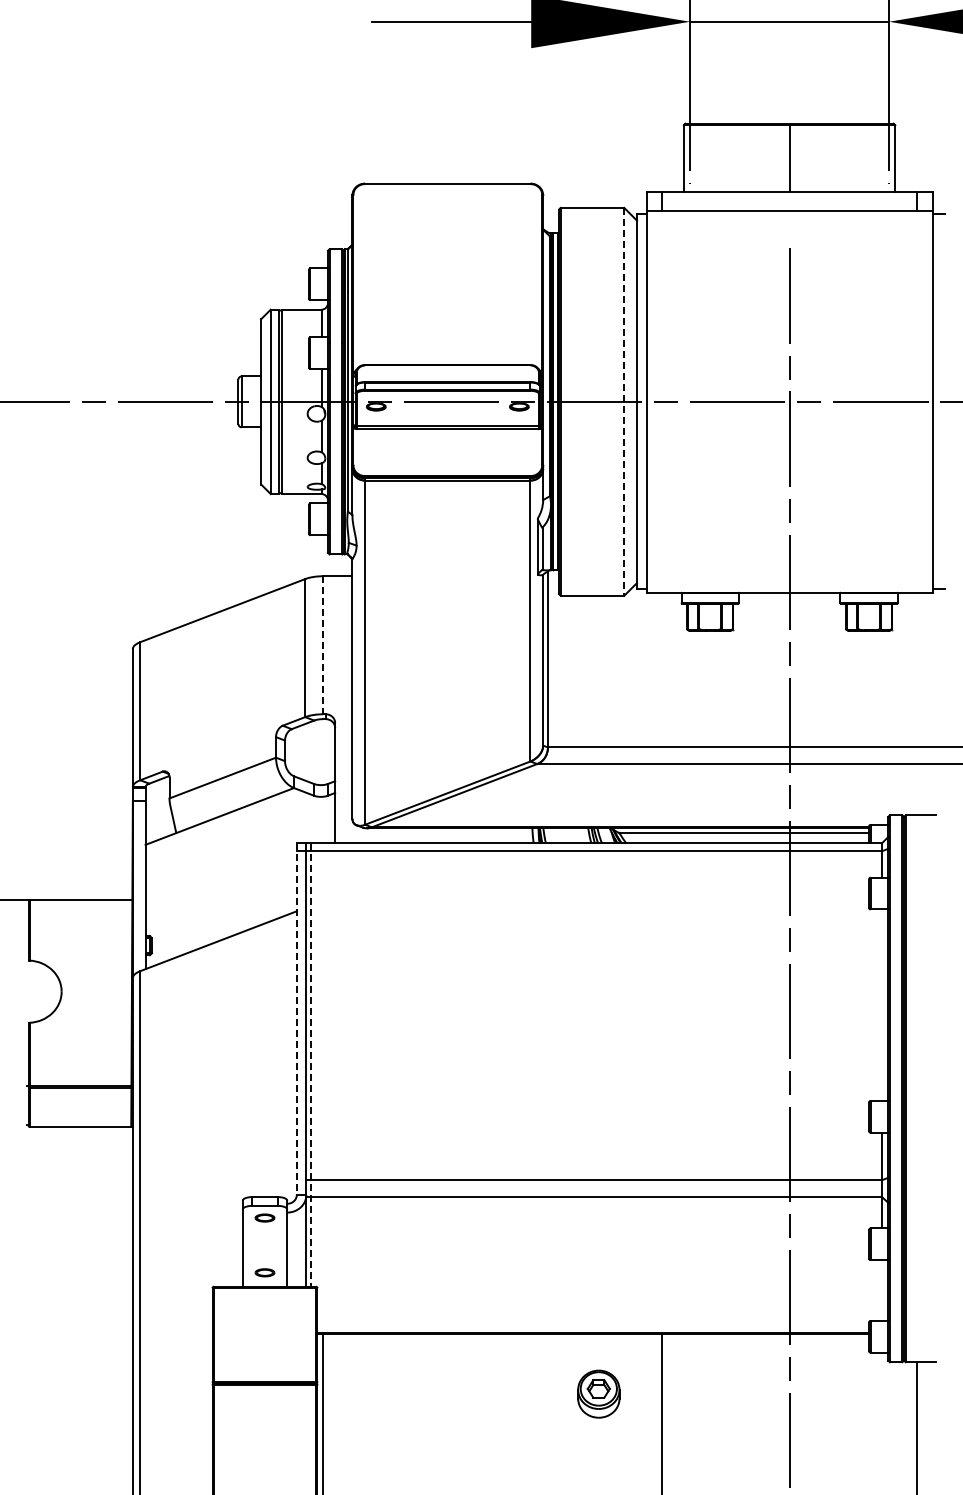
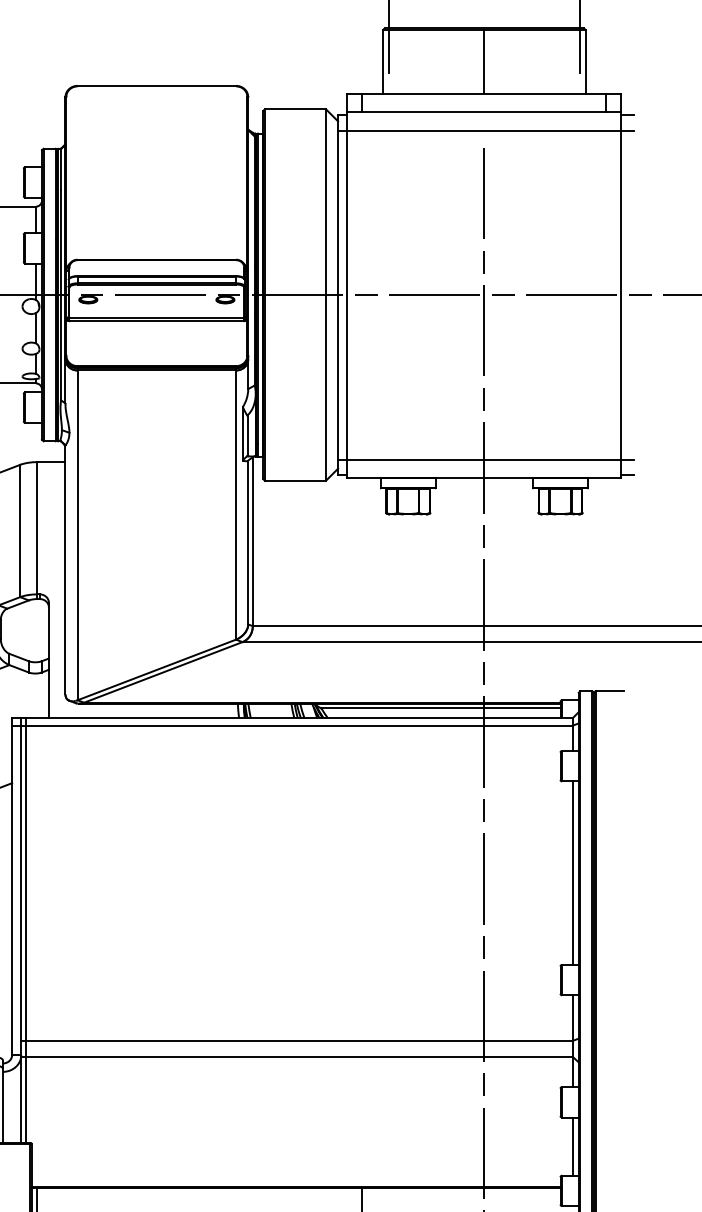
line: (790, 230) -> (485, 130), added
line: (624, 401) -> (326, 294), dashed -> solid
line: (790, 573) -> (485, 459), added
line: (323, 648) -> (37, 531), dashed -> solid
line: (881, 1004) -> (572, 872), added
line: (296, 1019) -> (11, 886), dashed -> solid
line: (311, 1065) -> (26, 930), dashed -> solid
line: (881, 1290) -> (572, 1146), added

